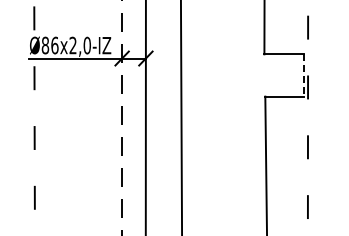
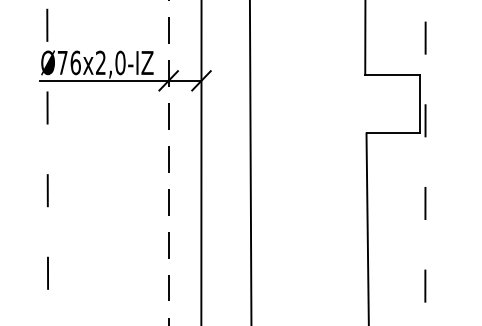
text: (45, 45) -> (62, 62), Ø86x2,0-IZ -> Ø76x2,0-IZ
line: (303, 75) -> (419, 104), dashed -> solid

